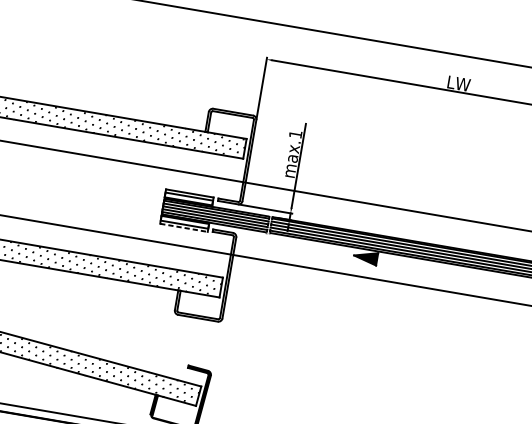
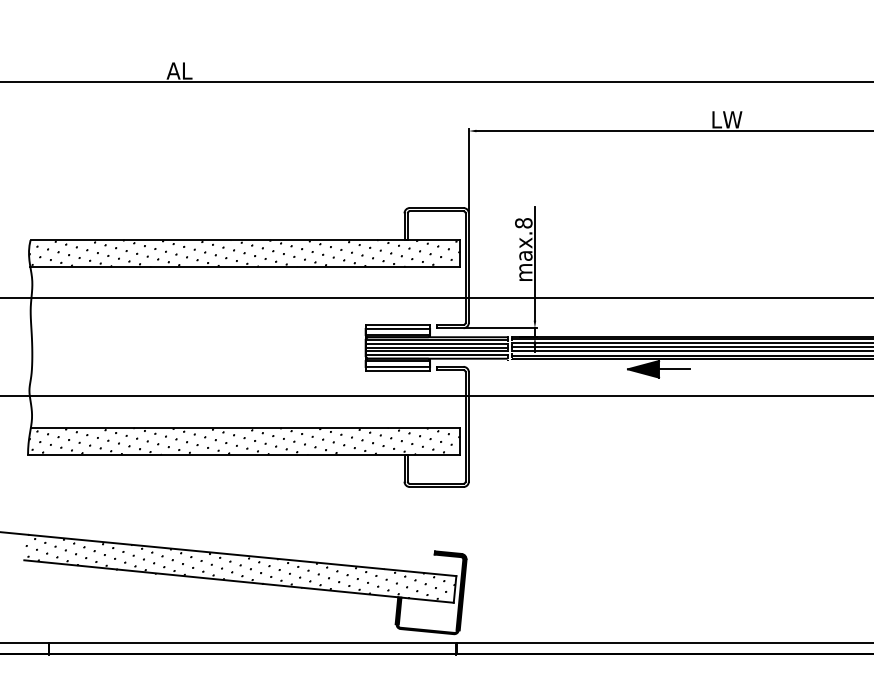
text: (295, 134) -> (523, 223), max.1 -> max.8
line: (184, 228) -> (398, 371), dashed -> solid
line: (388, 261) -> (674, 369), added

